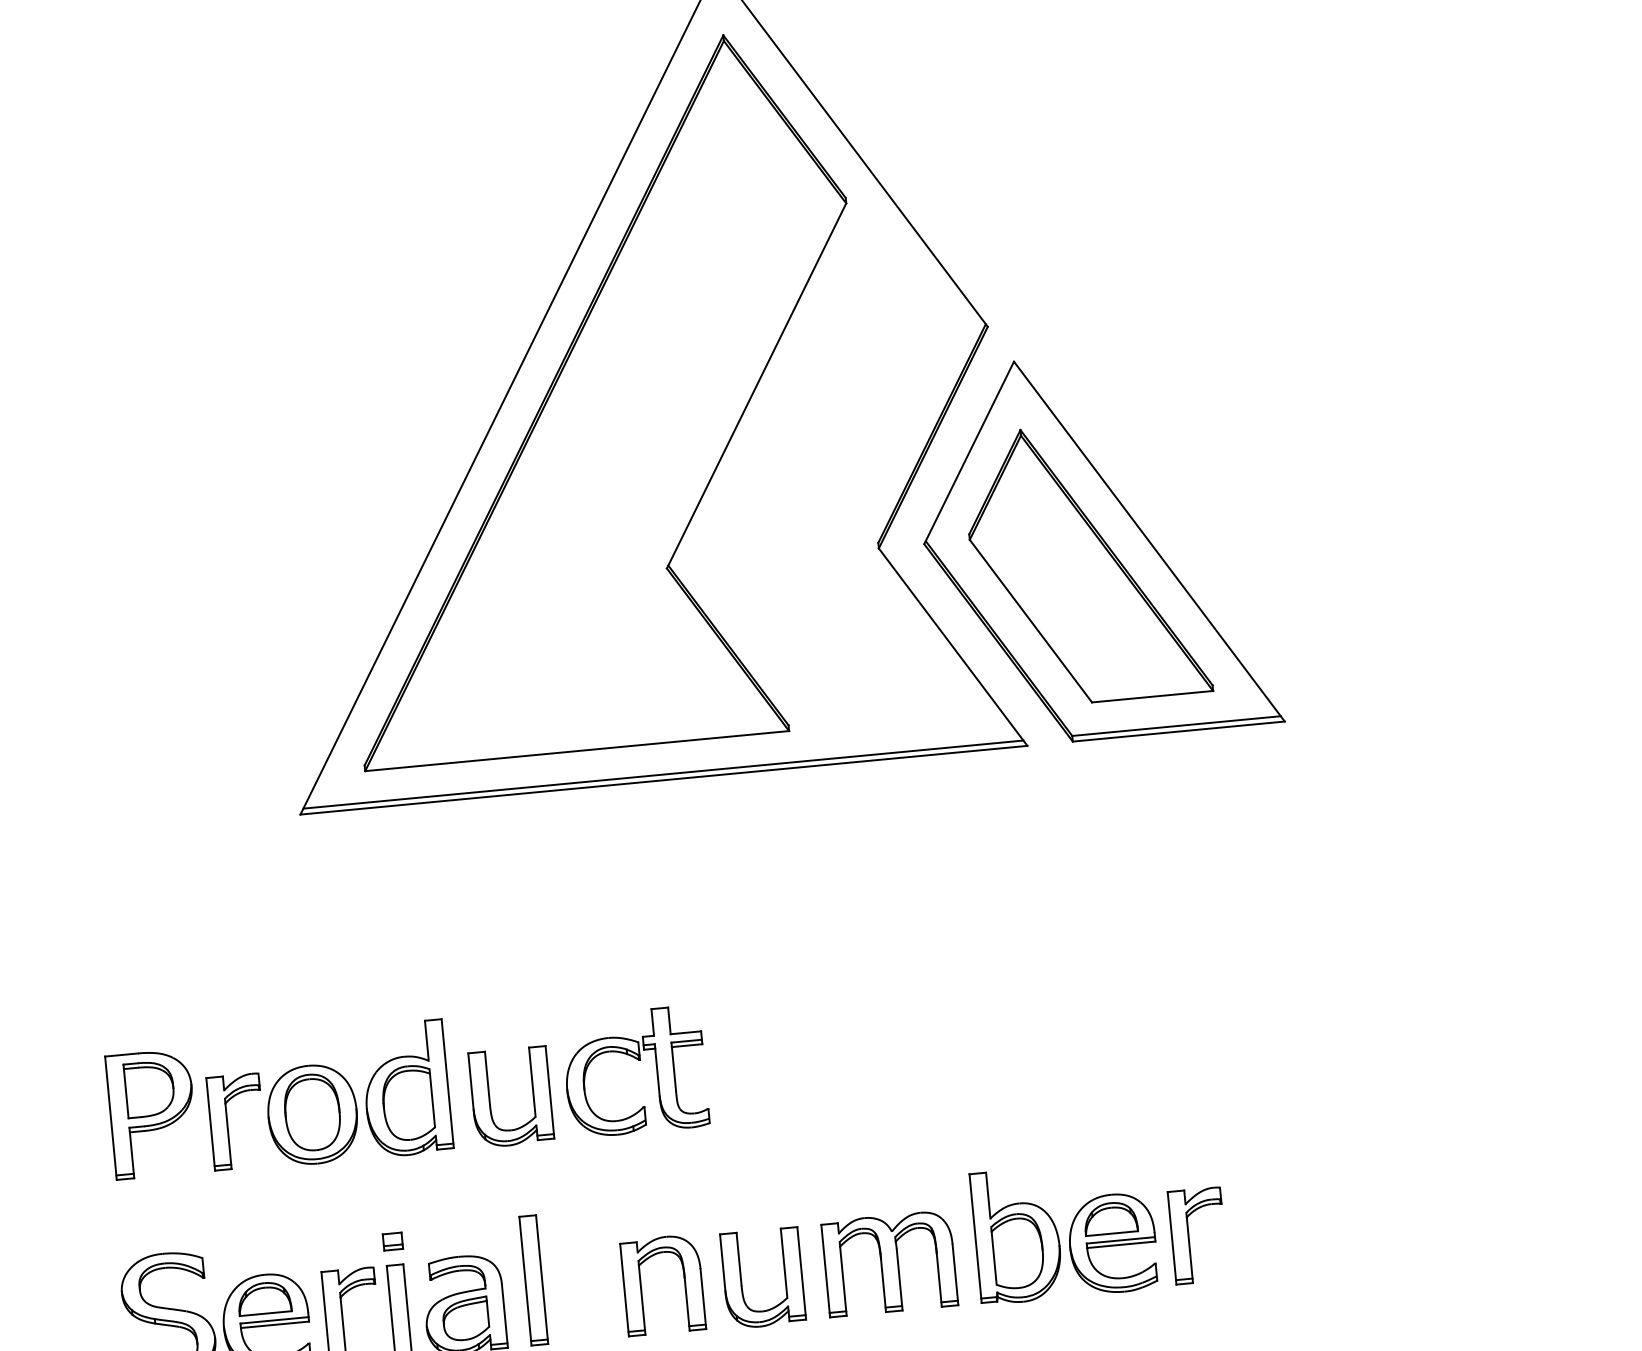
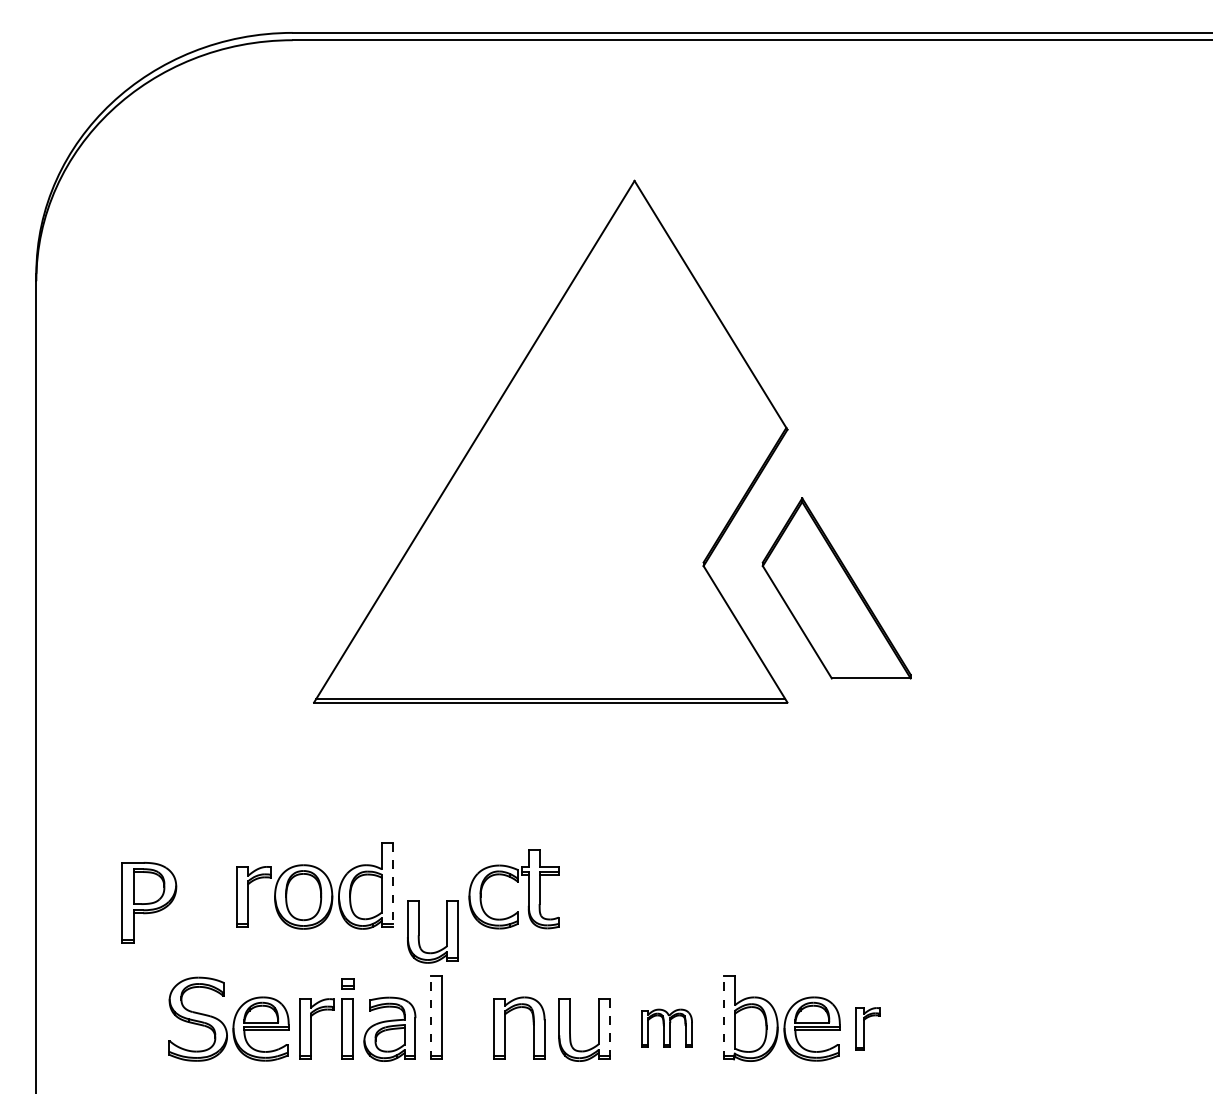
part: (596, 397) -> (530, 451), removed
part: (1096, 545) -> (844, 577), removed
line: (447, 1084) -> (392, 885), solid -> dashed
part: (490, 1098) -> (419, 931), moved
part: (152, 1113) -> (149, 902), moved
part: (1197, 1234) -> (867, 1028), size x0.7
line: (974, 1238) -> (723, 1017), solid -> dashed
part: (888, 1262) -> (666, 1027), size x0.6
line: (801, 1273) -> (609, 1029), solid -> dashed
line: (524, 1281) -> (430, 1017), solid -> dashed

